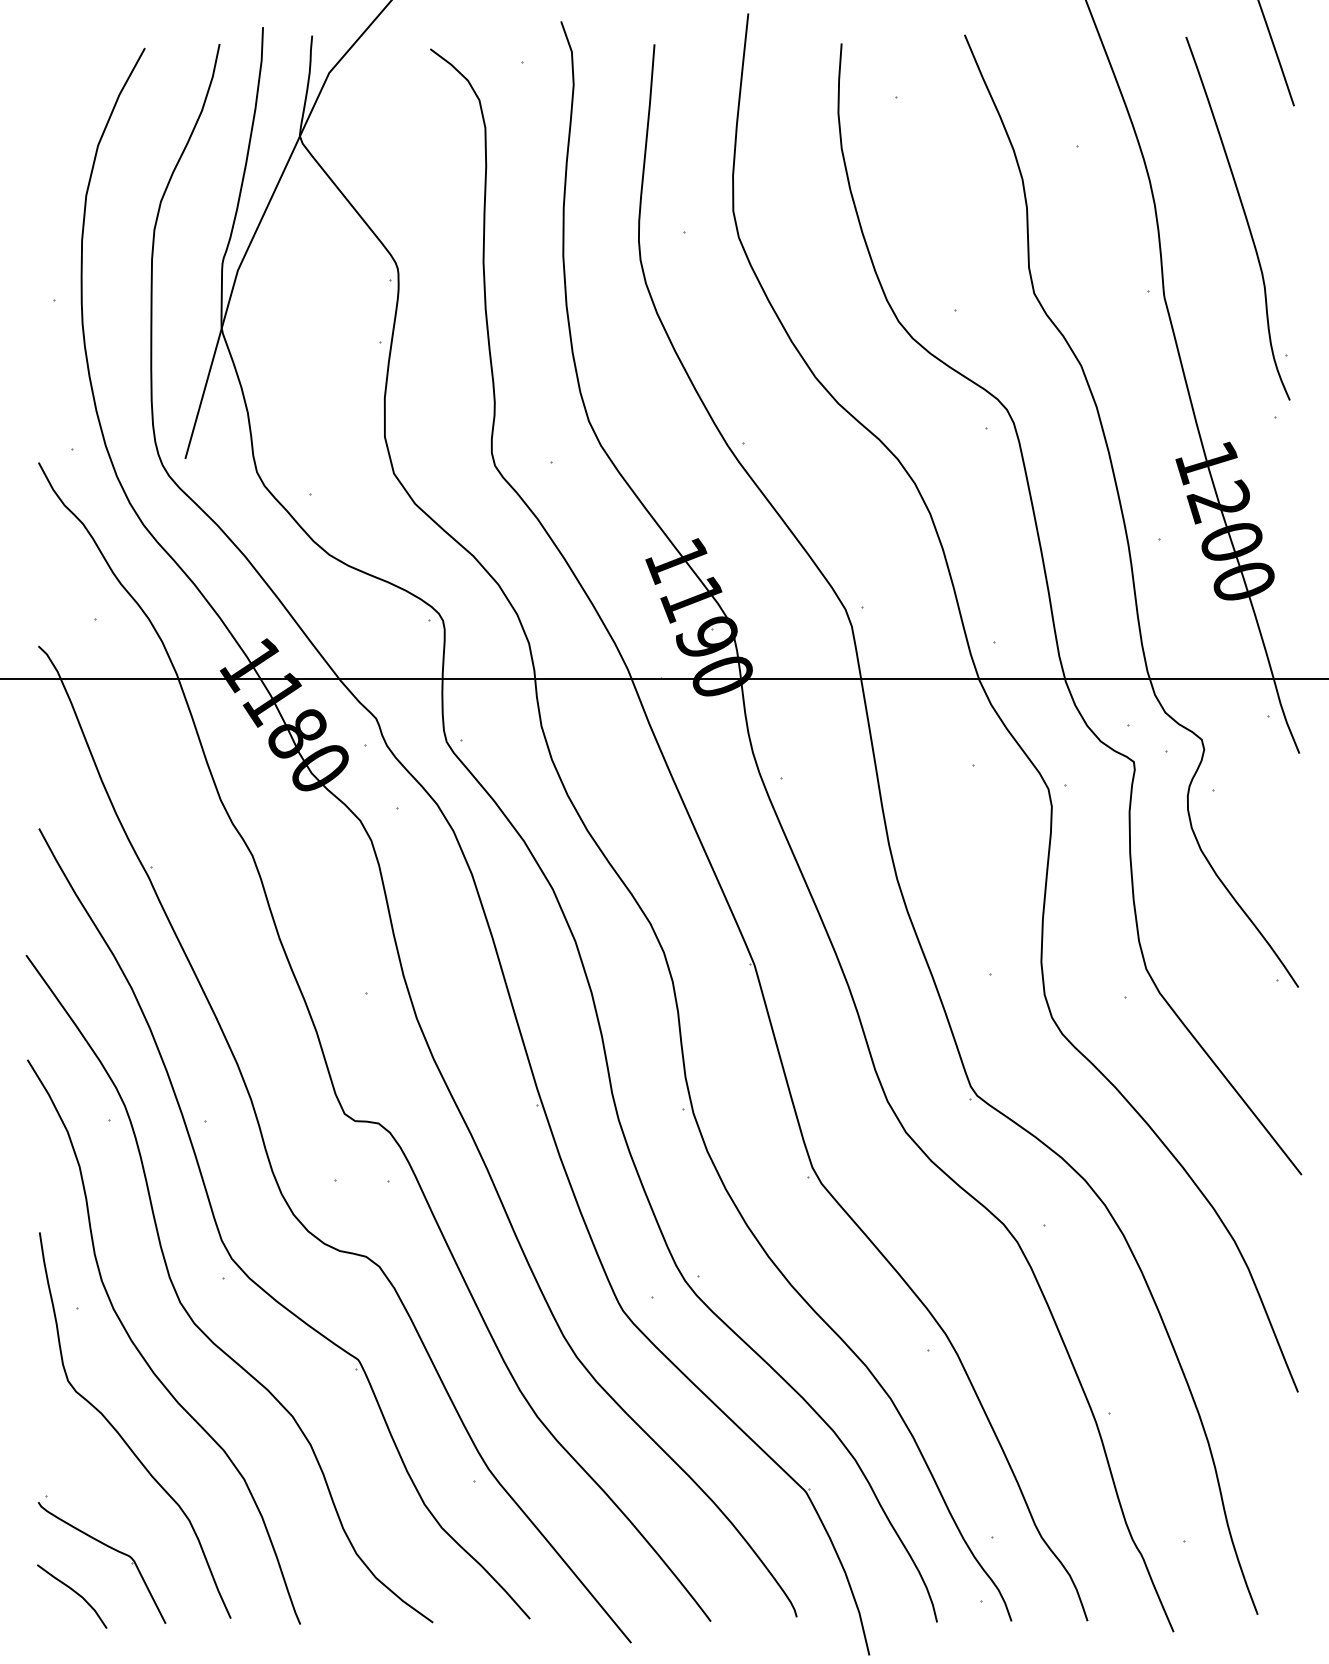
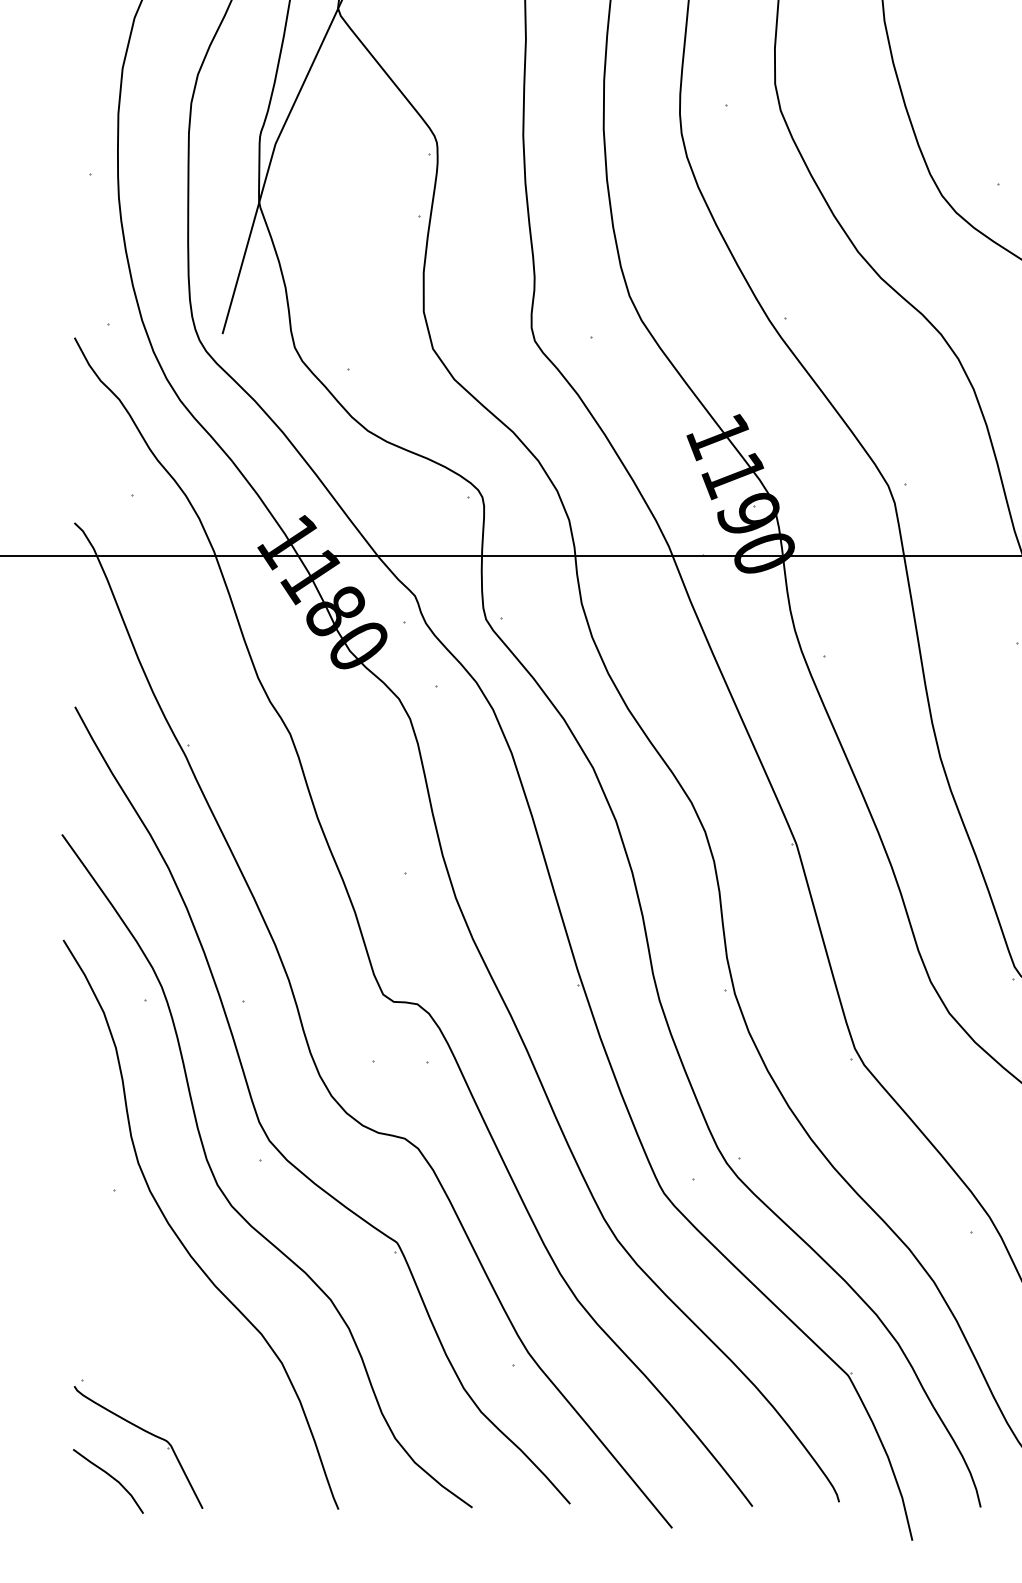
curve: (122, 1436) -> (159, 1319), removed

